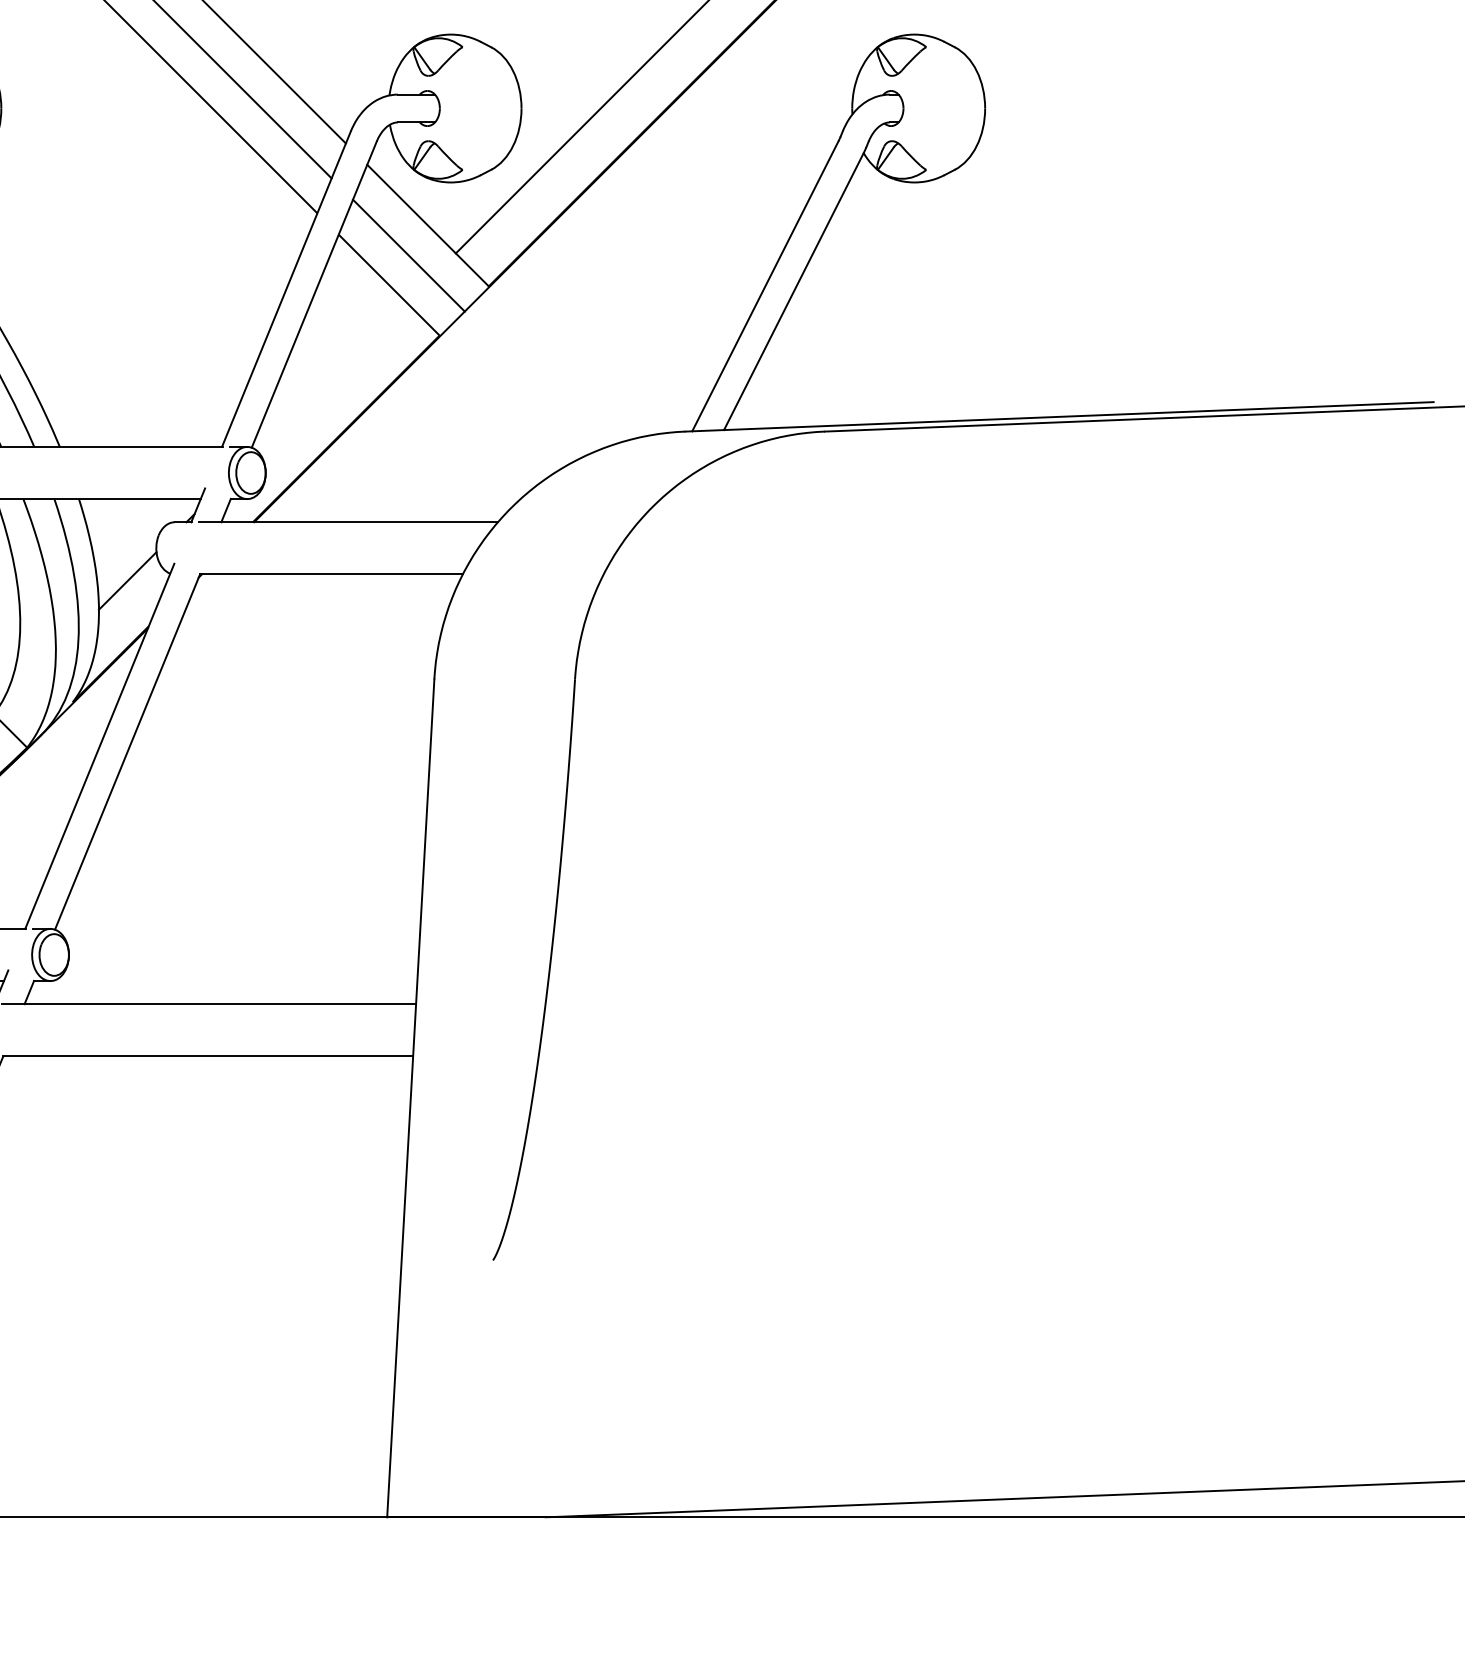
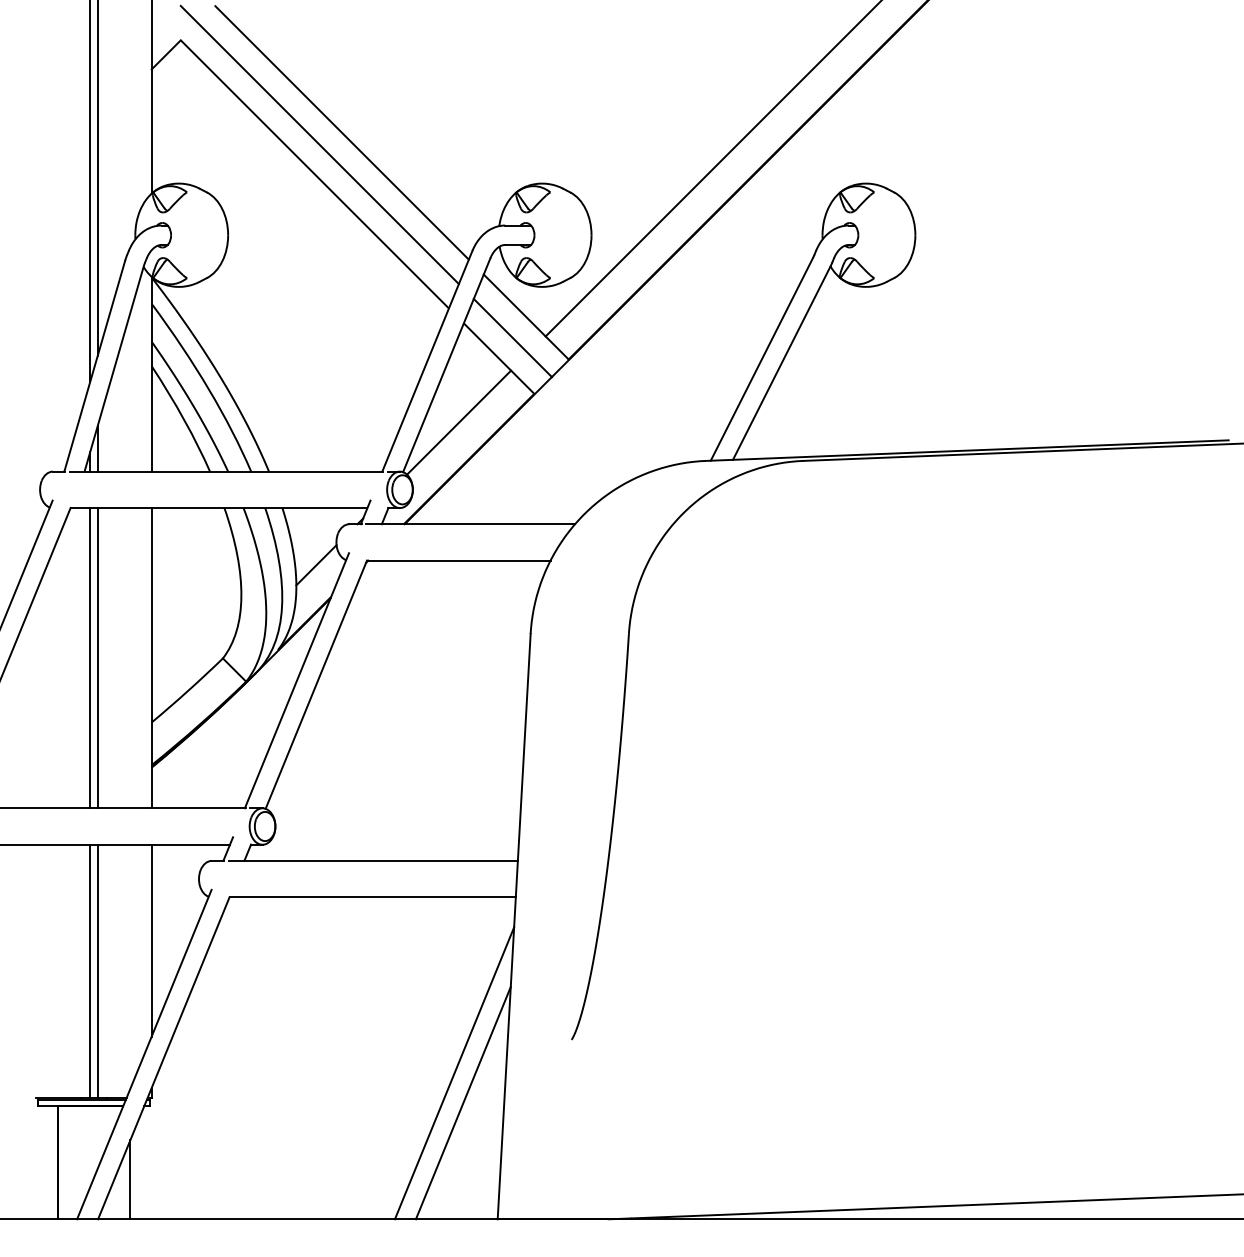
line: (332, 376) -> (459, 422), added
line: (325, 1308) -> (454, 1073), added
line: (336, 1350) -> (462, 1102), added

